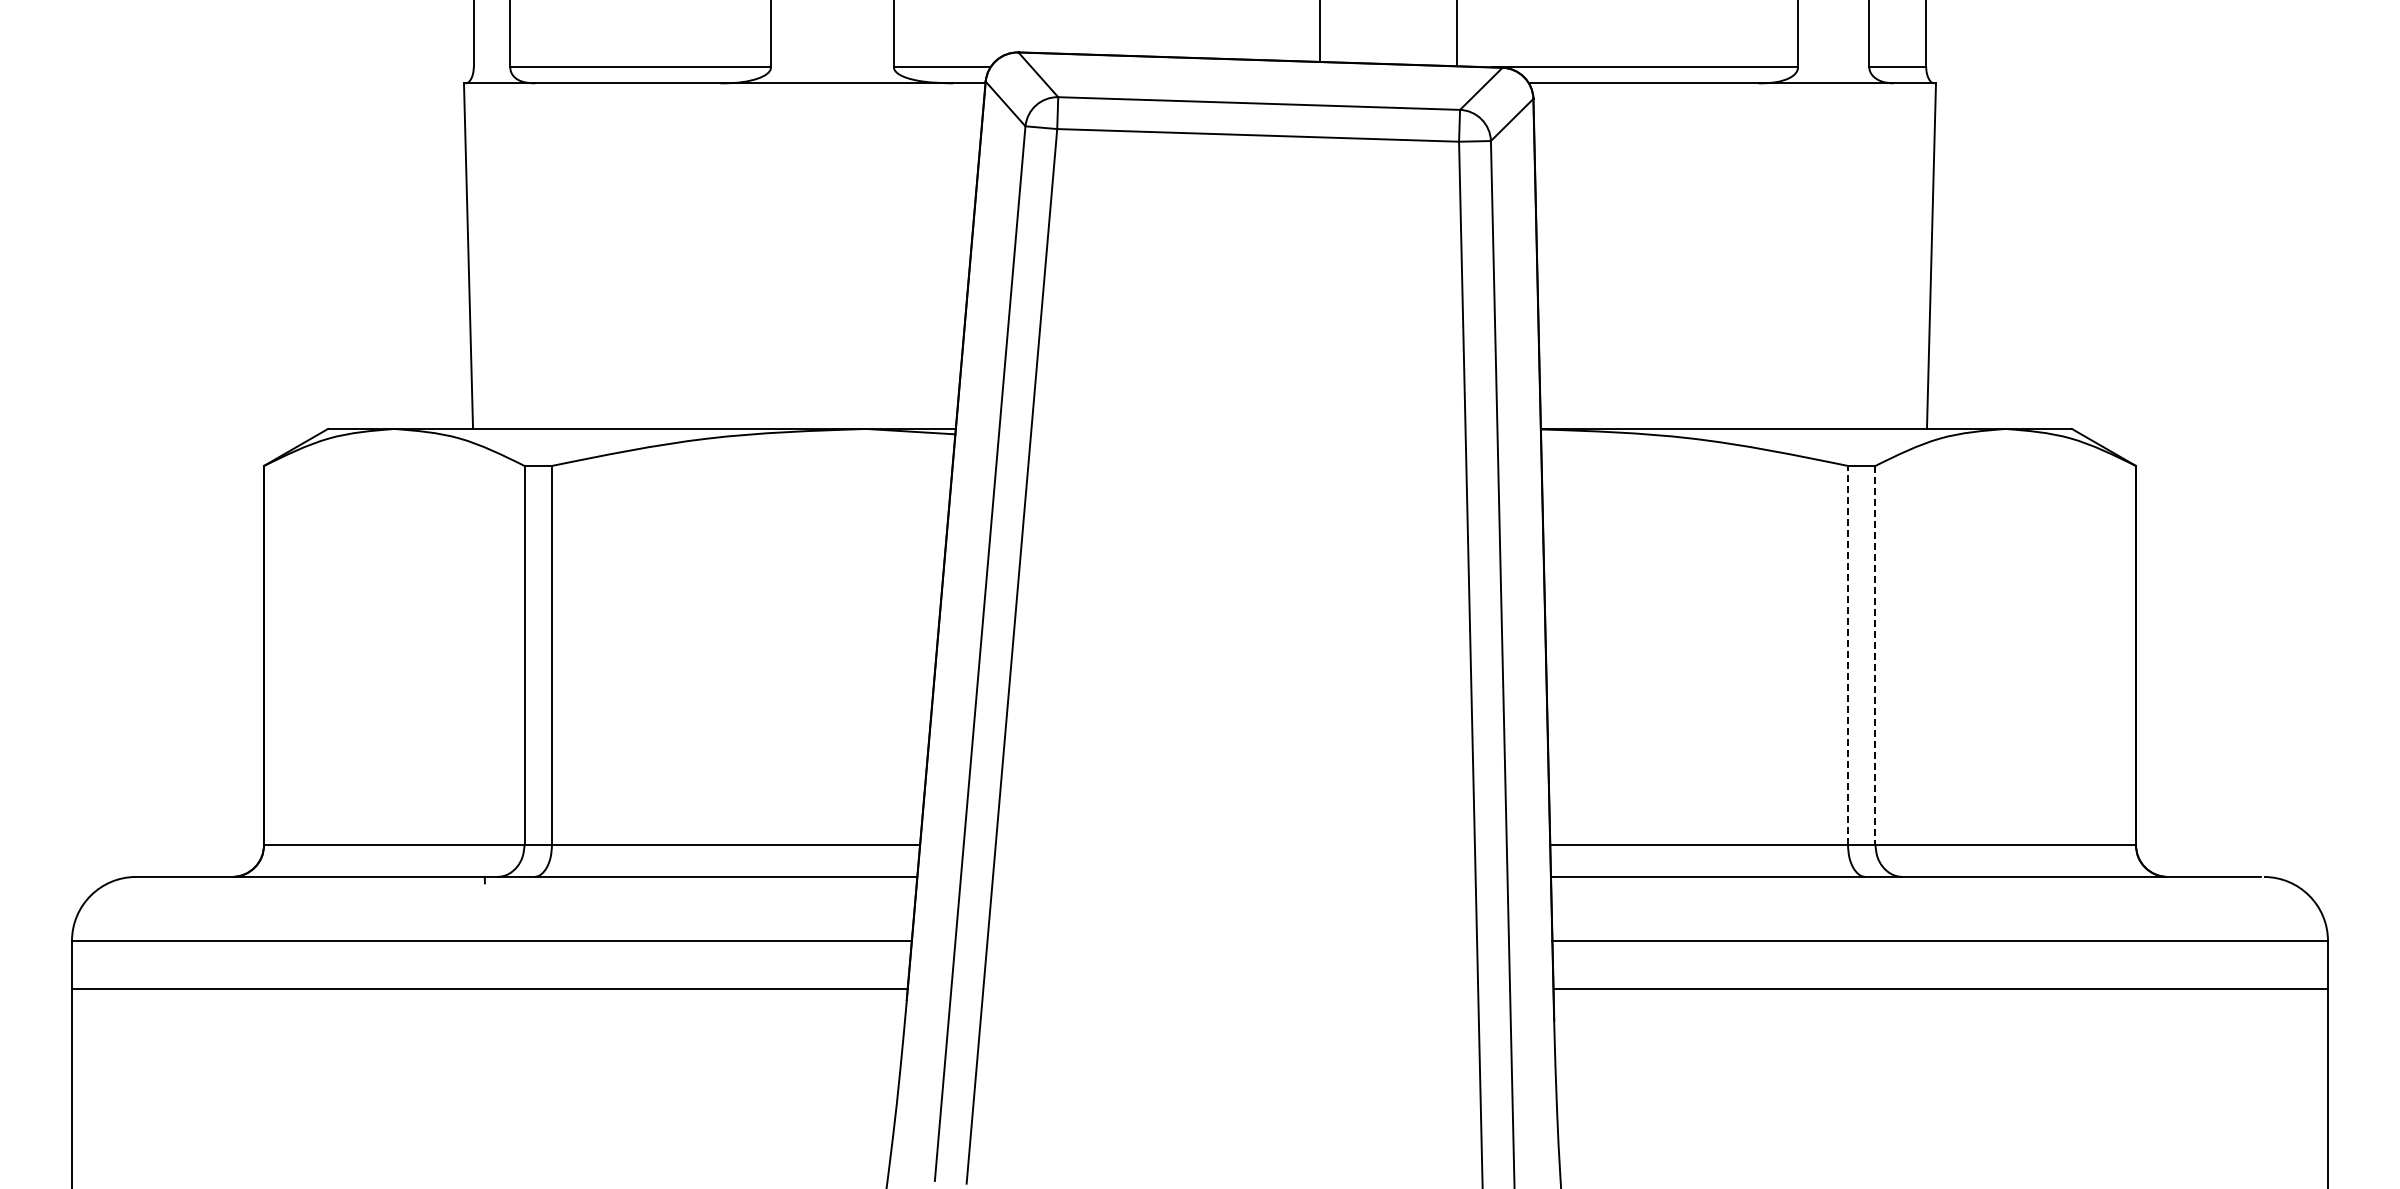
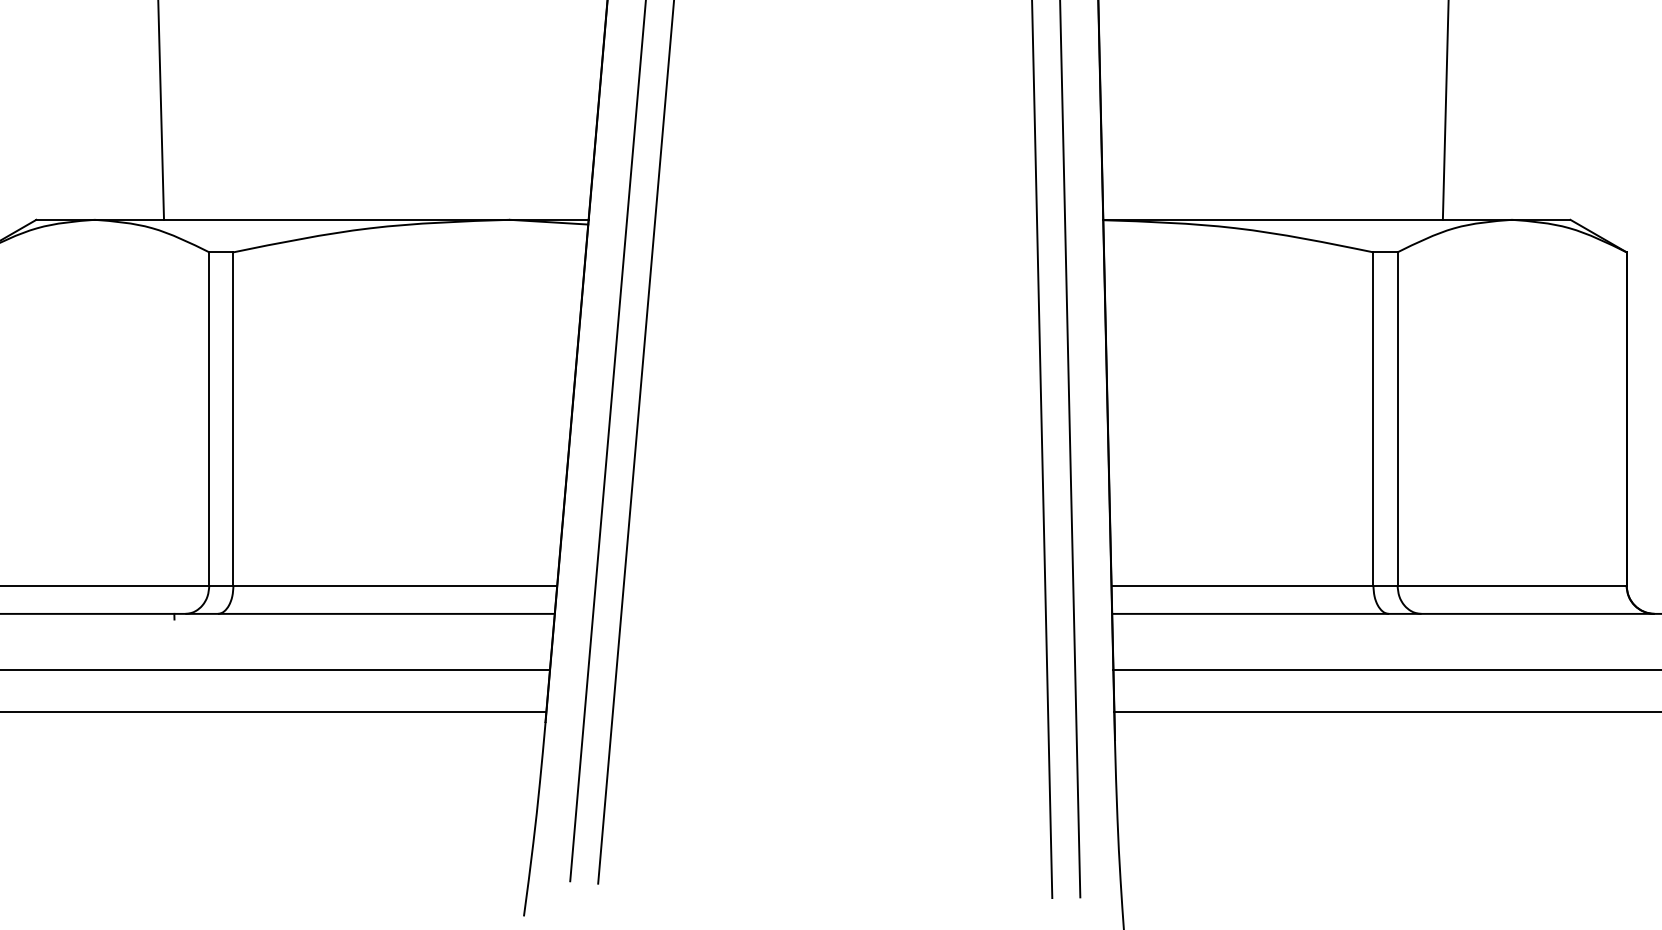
line: (1847, 655) -> (1372, 419), dashed -> solid
line: (1875, 655) -> (1397, 419), dashed -> solid

